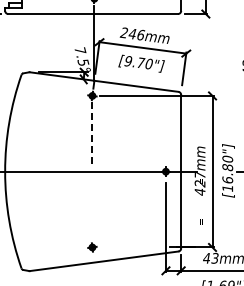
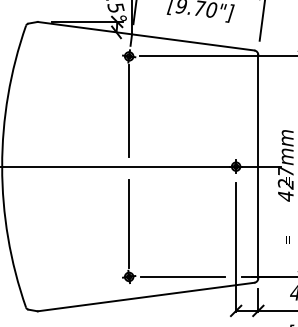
line: (92, 133) -> (129, 111), dashed -> solid
line: (92, 211) -> (129, 224), added
line: (129, 247) -> (183, 276), added

